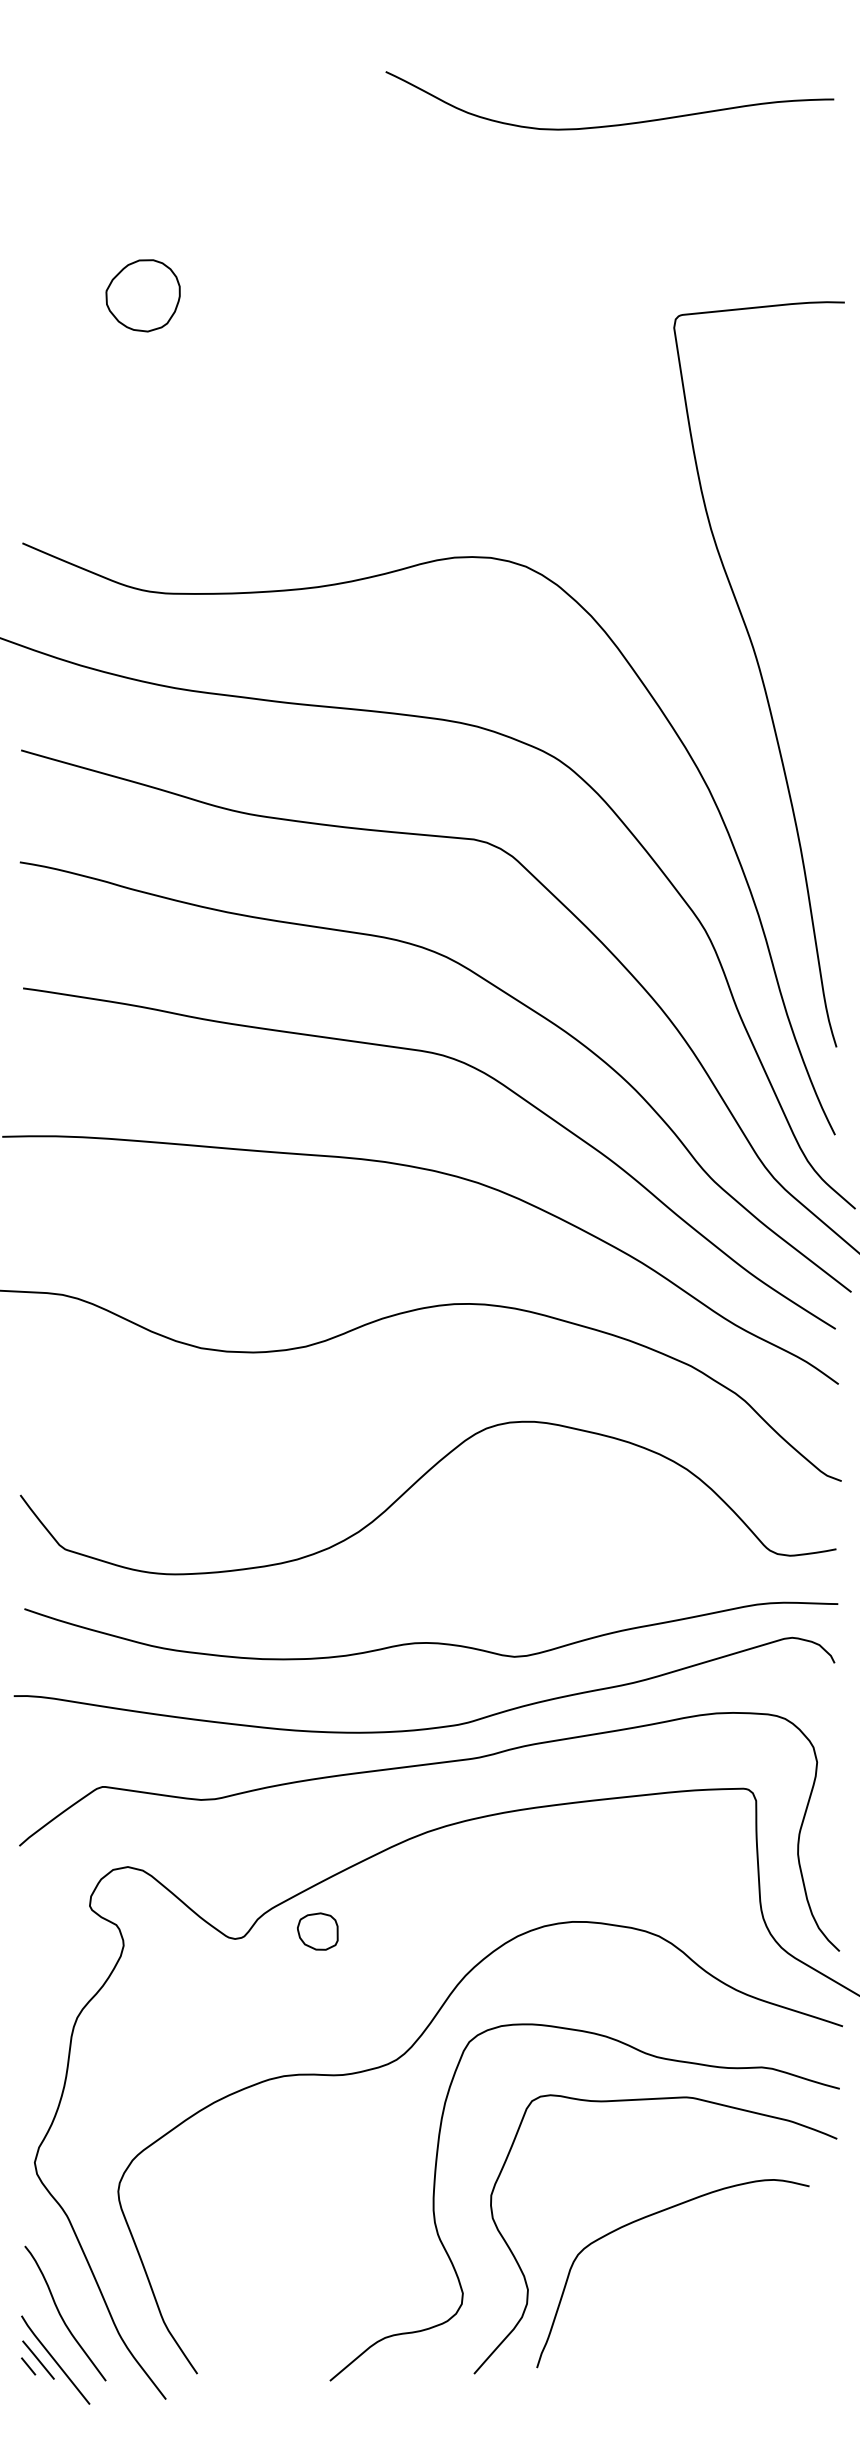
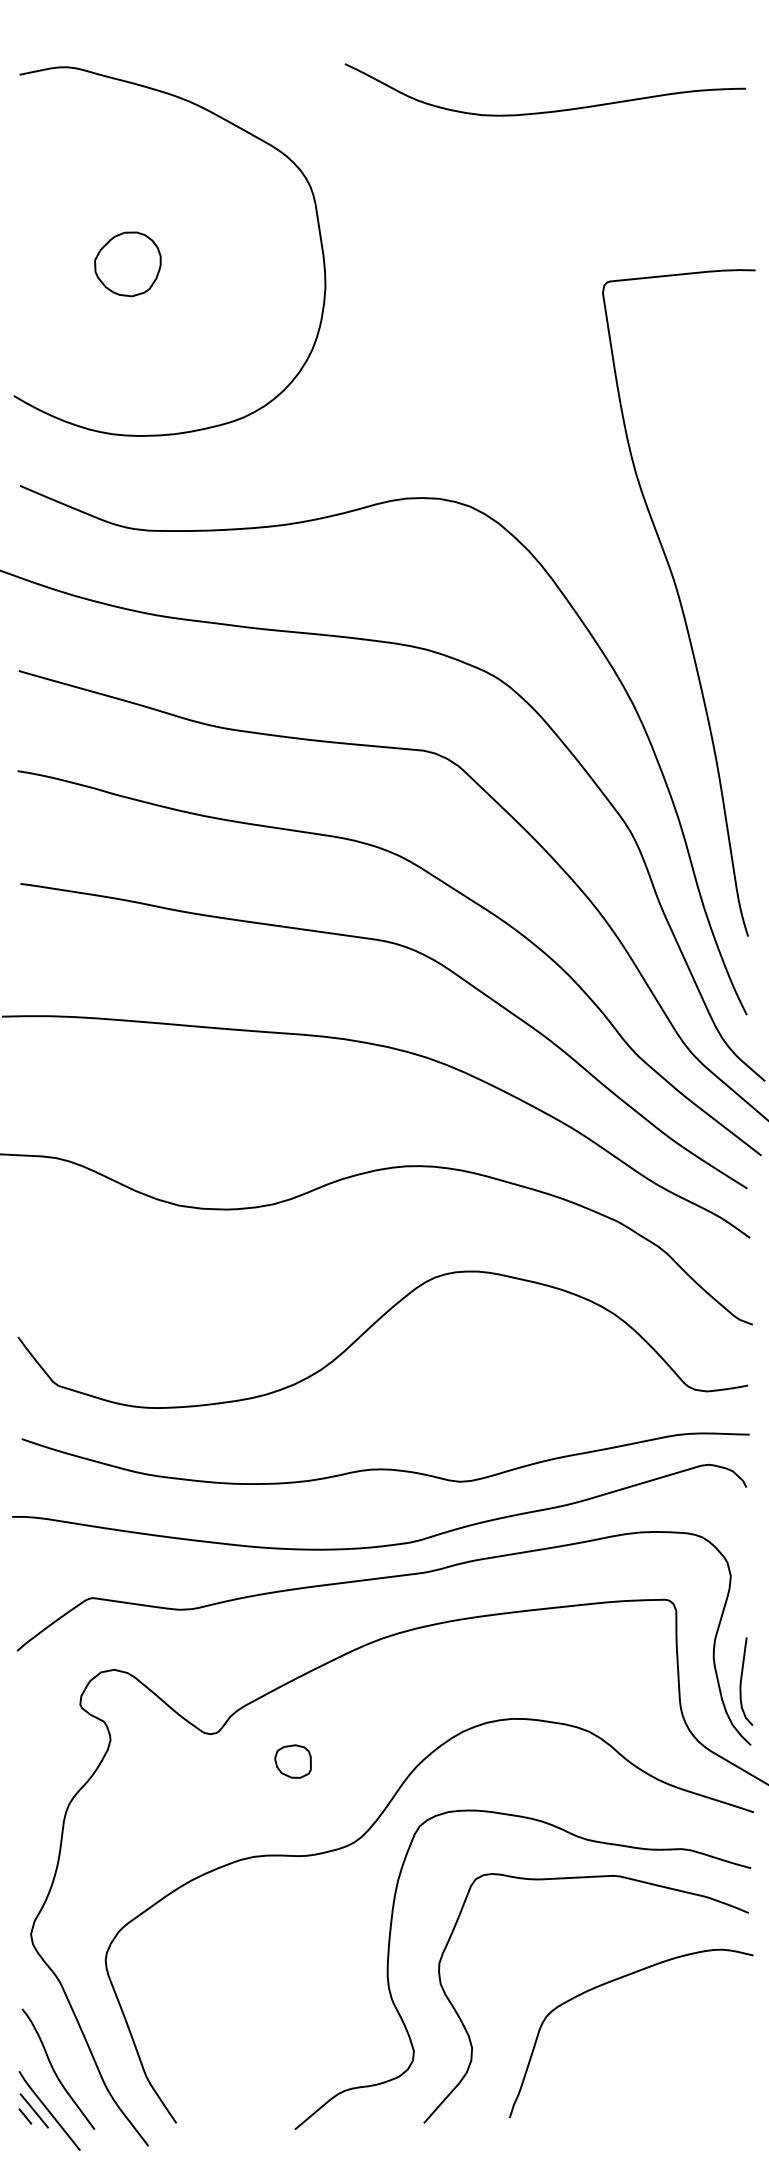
curve: (262, 141) -> (234, 126), added
curve: (829, 1879) -> (741, 1680), added
part: (317, 1931) -> (292, 1761), moved
curve: (653, 2215) -> (613, 1981), moved

